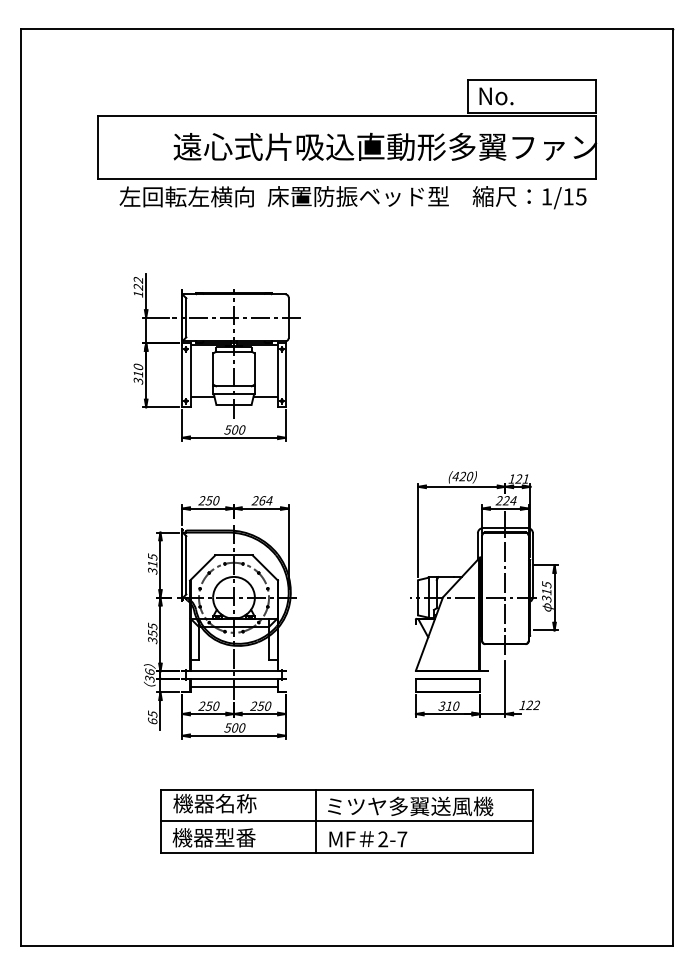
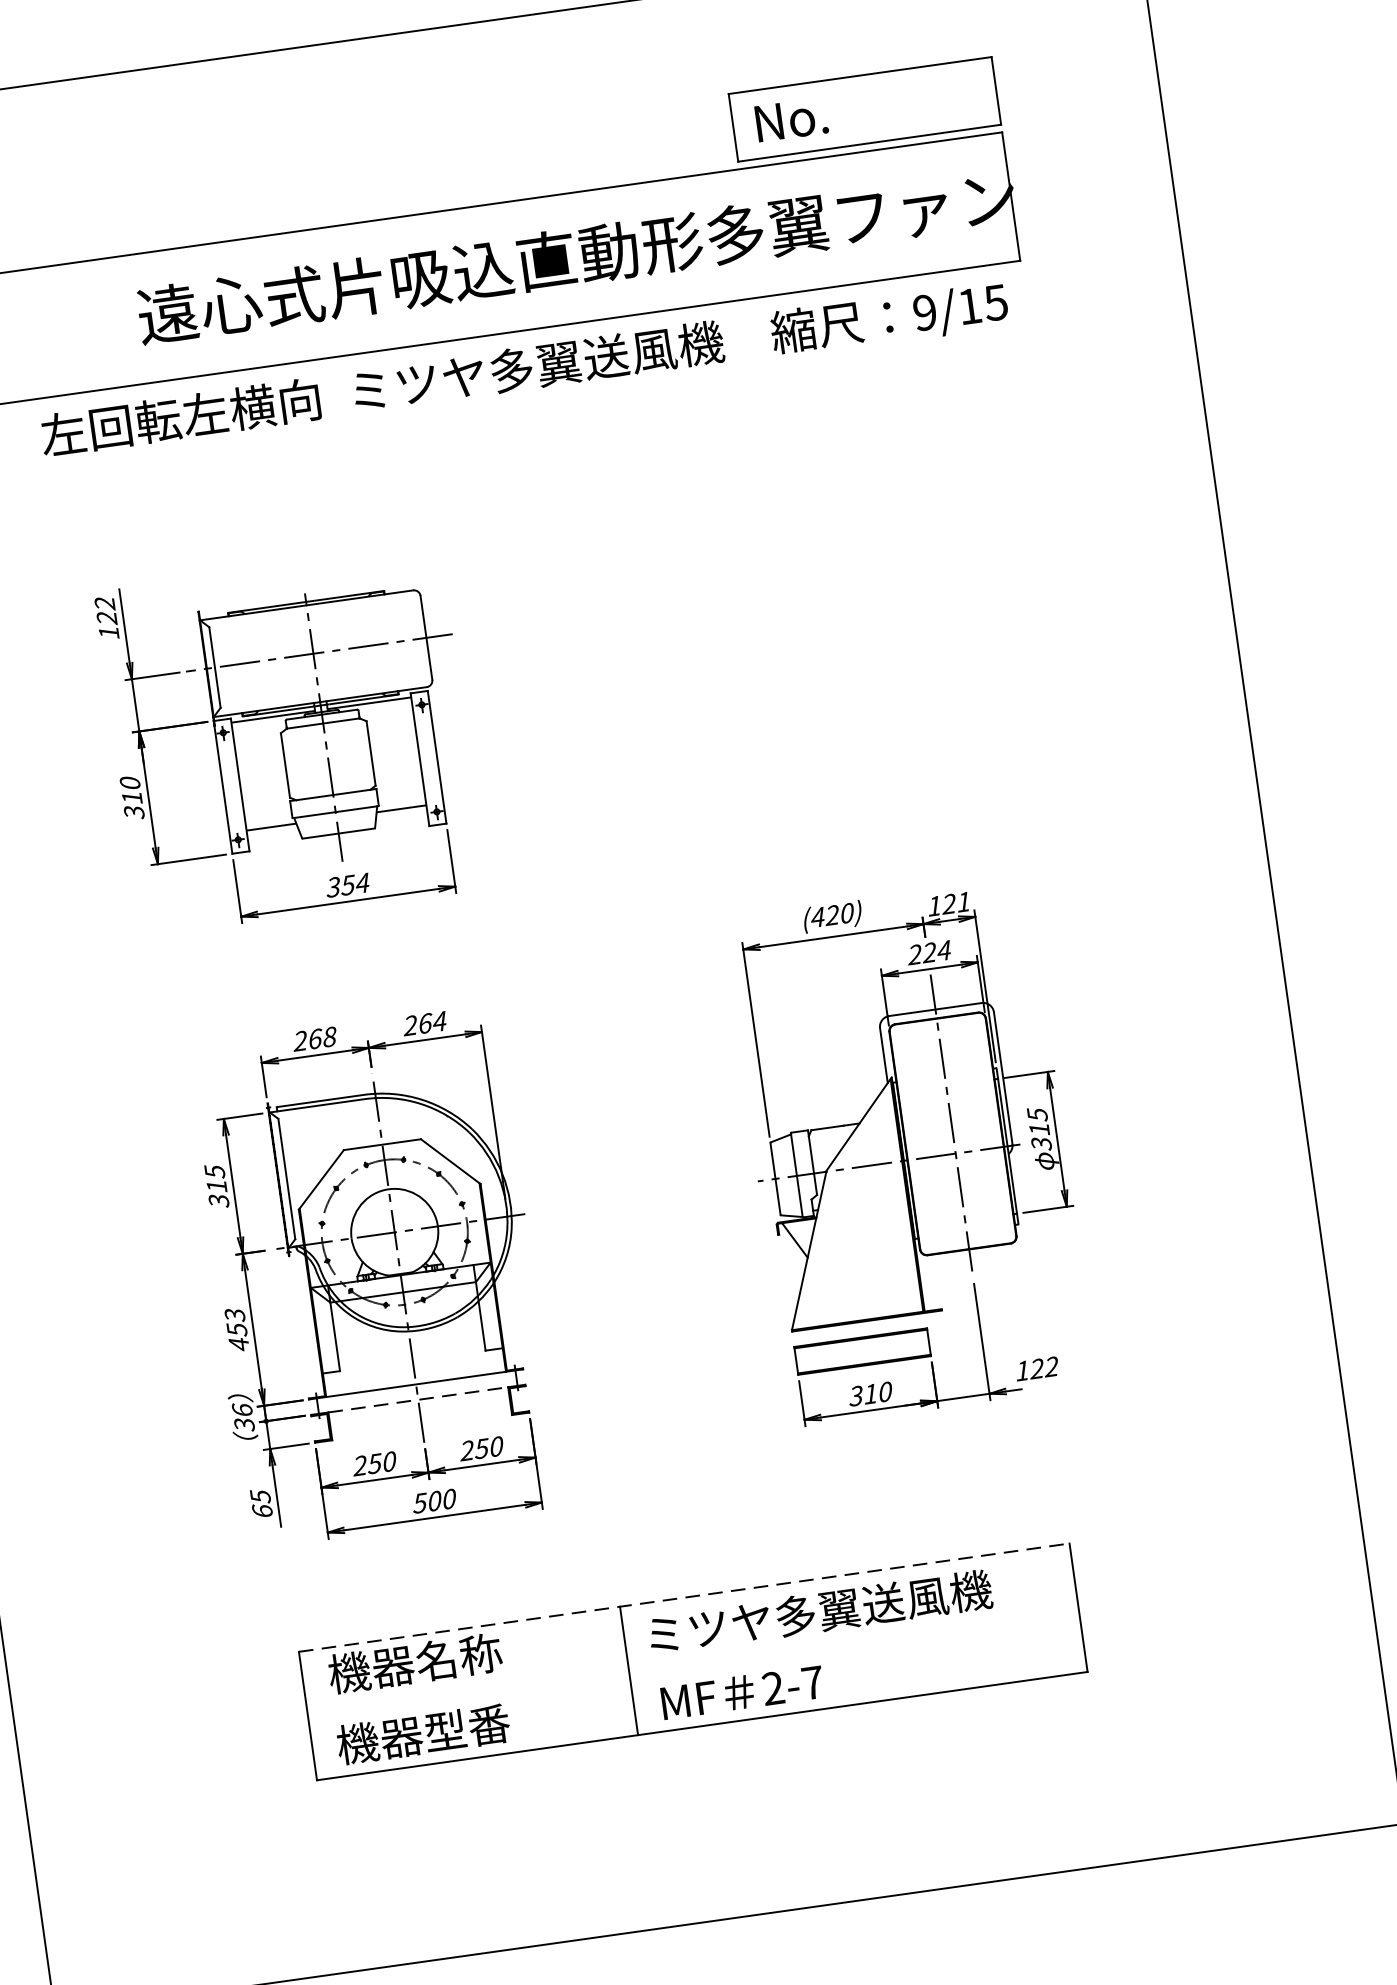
text: (358, 196) -> (535, 366), 床置防振ベッド型 -> ミツヤ多翼送風機
text: (546, 196) -> (924, 312), 1/15 -> 9/15
text: (235, 429) -> (348, 884), 500 -> 354
text: (212, 500) -> (322, 1037), 250 -> 268
text: (152, 633) -> (236, 1329), 355 -> 453
line: (234, 678) -> (419, 1399), solid -> dashed
line: (233, 687) -> (419, 1417), removed
line: (347, 790) -> (685, 1597), solid -> dashed
line: (346, 821) -> (692, 1662), removed

